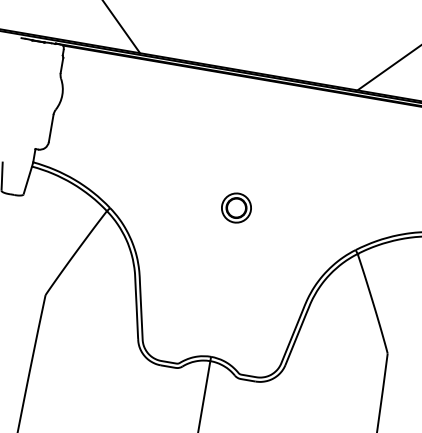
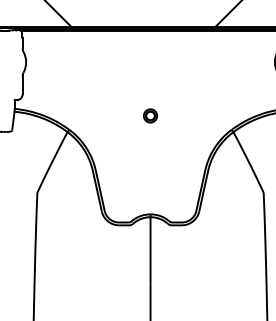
part: (236, 207) -> (150, 115), size x0.7

